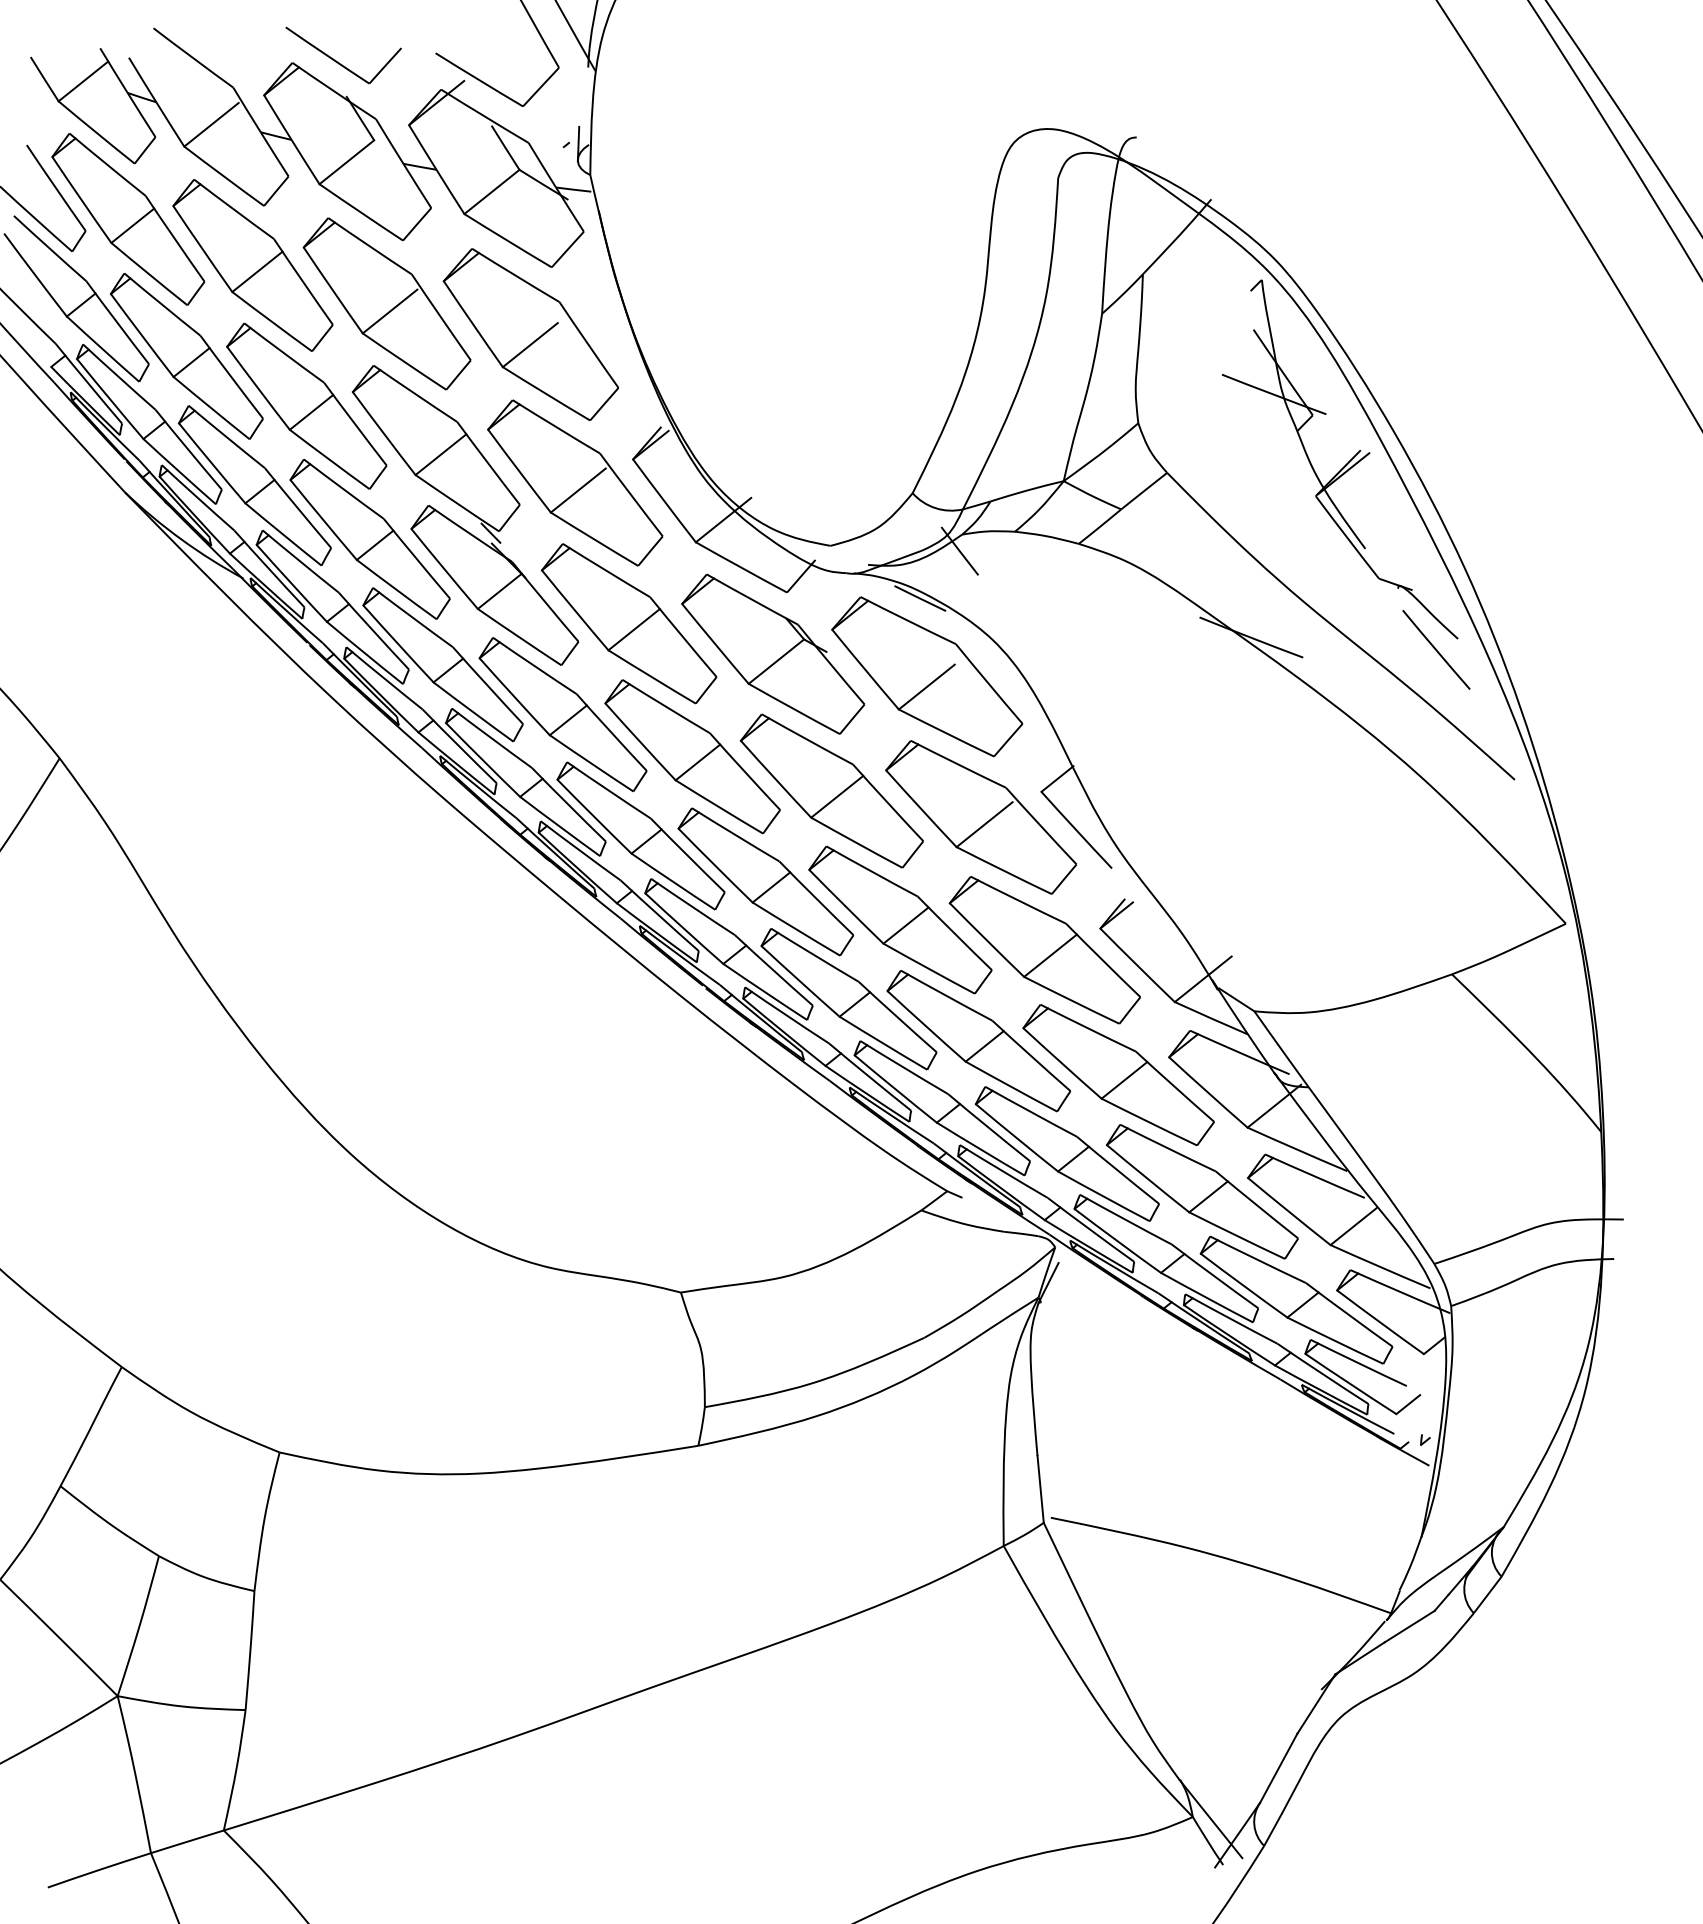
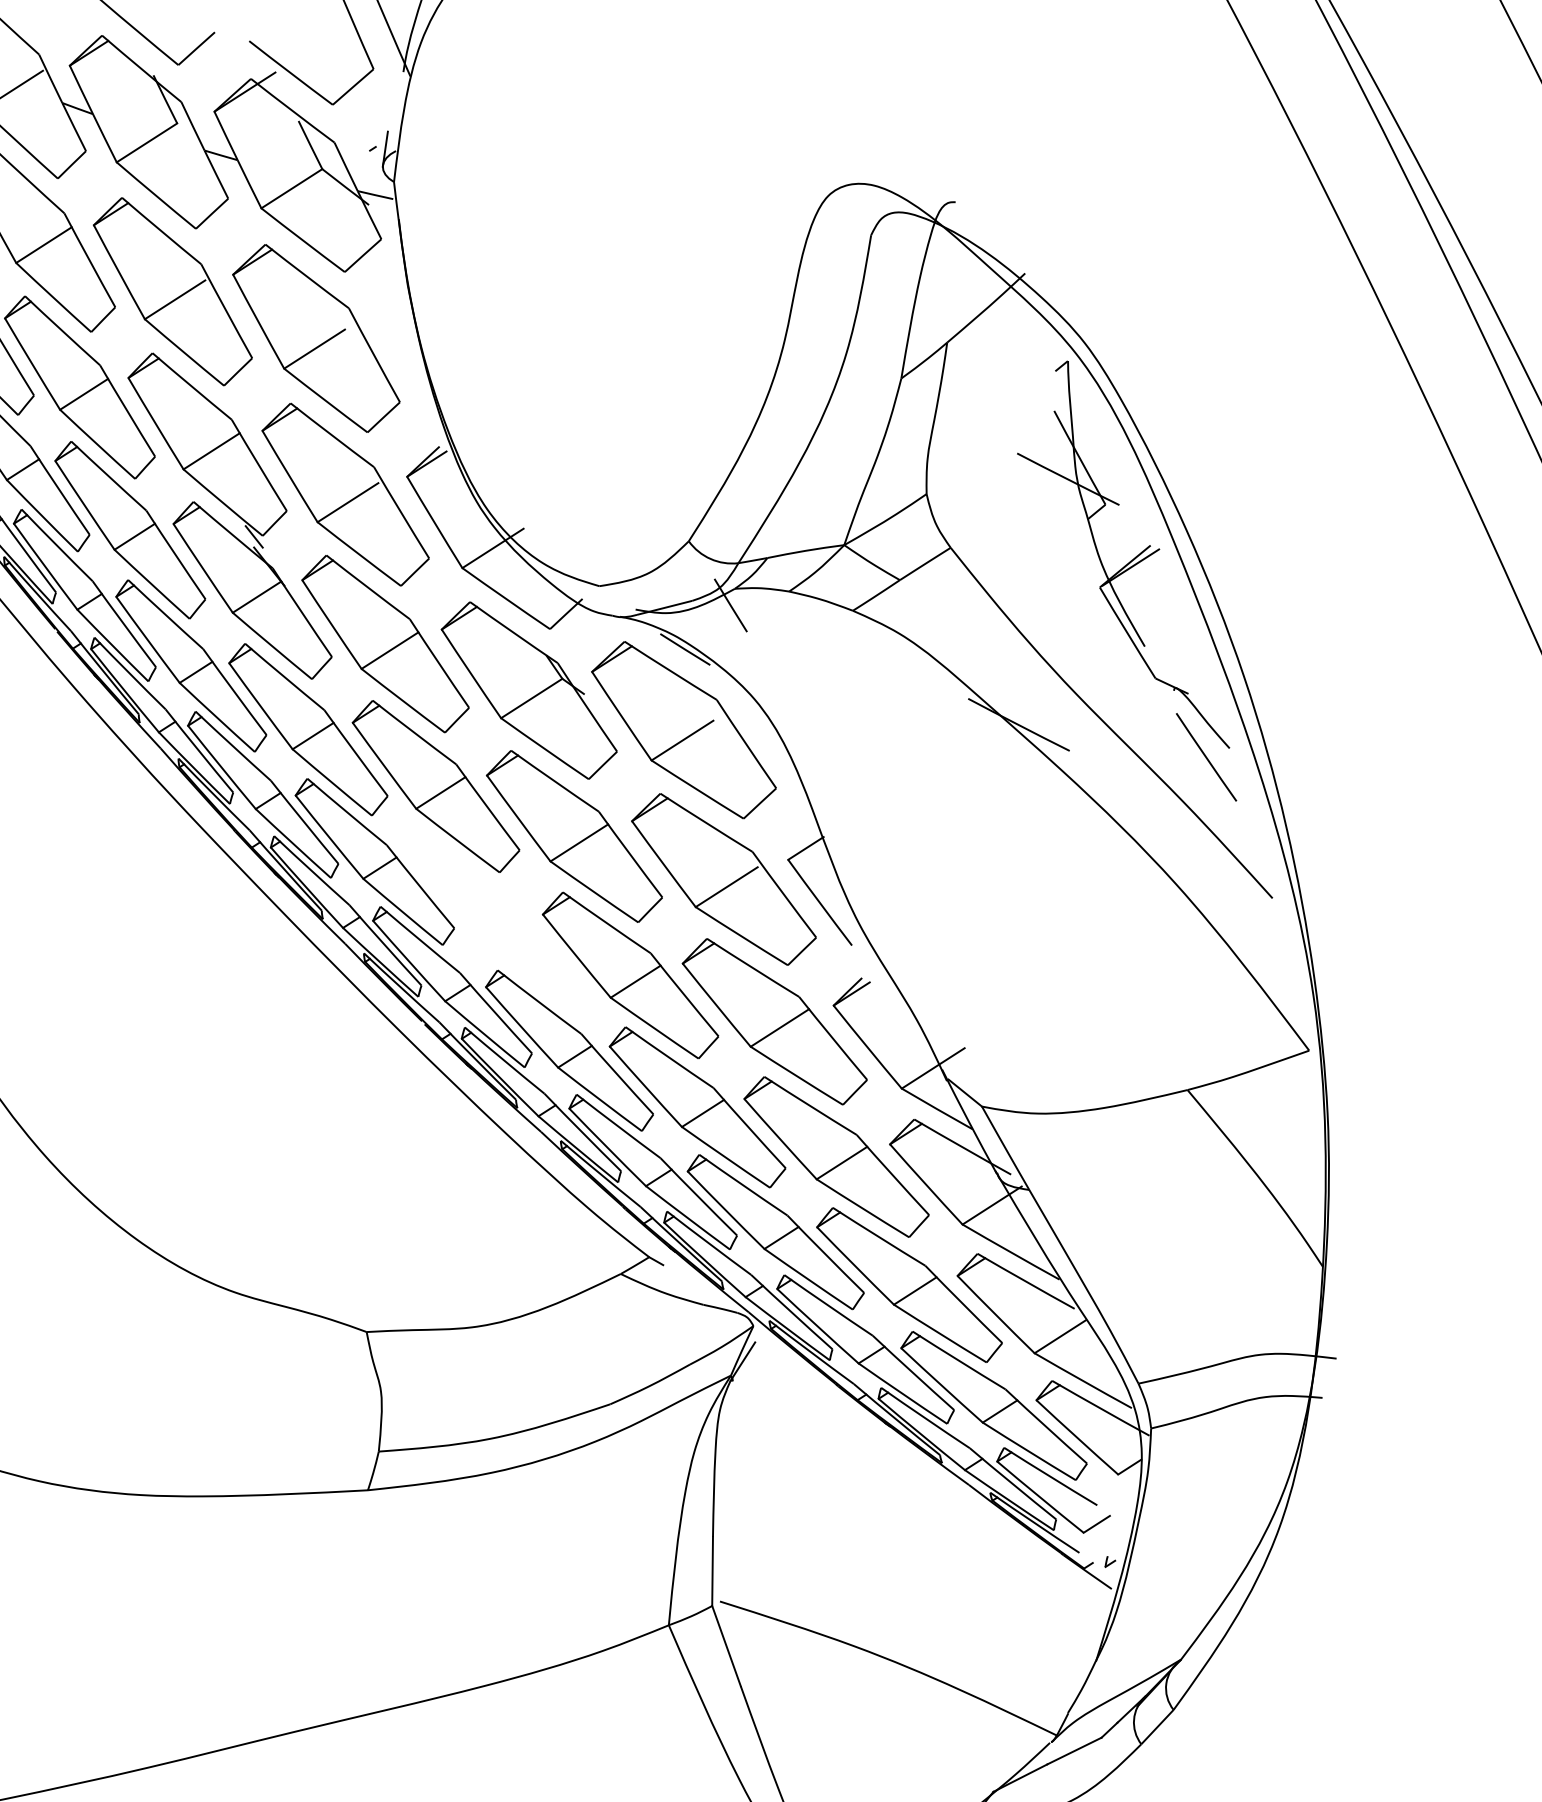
part: (765, 881) -> (497, 921), removed

